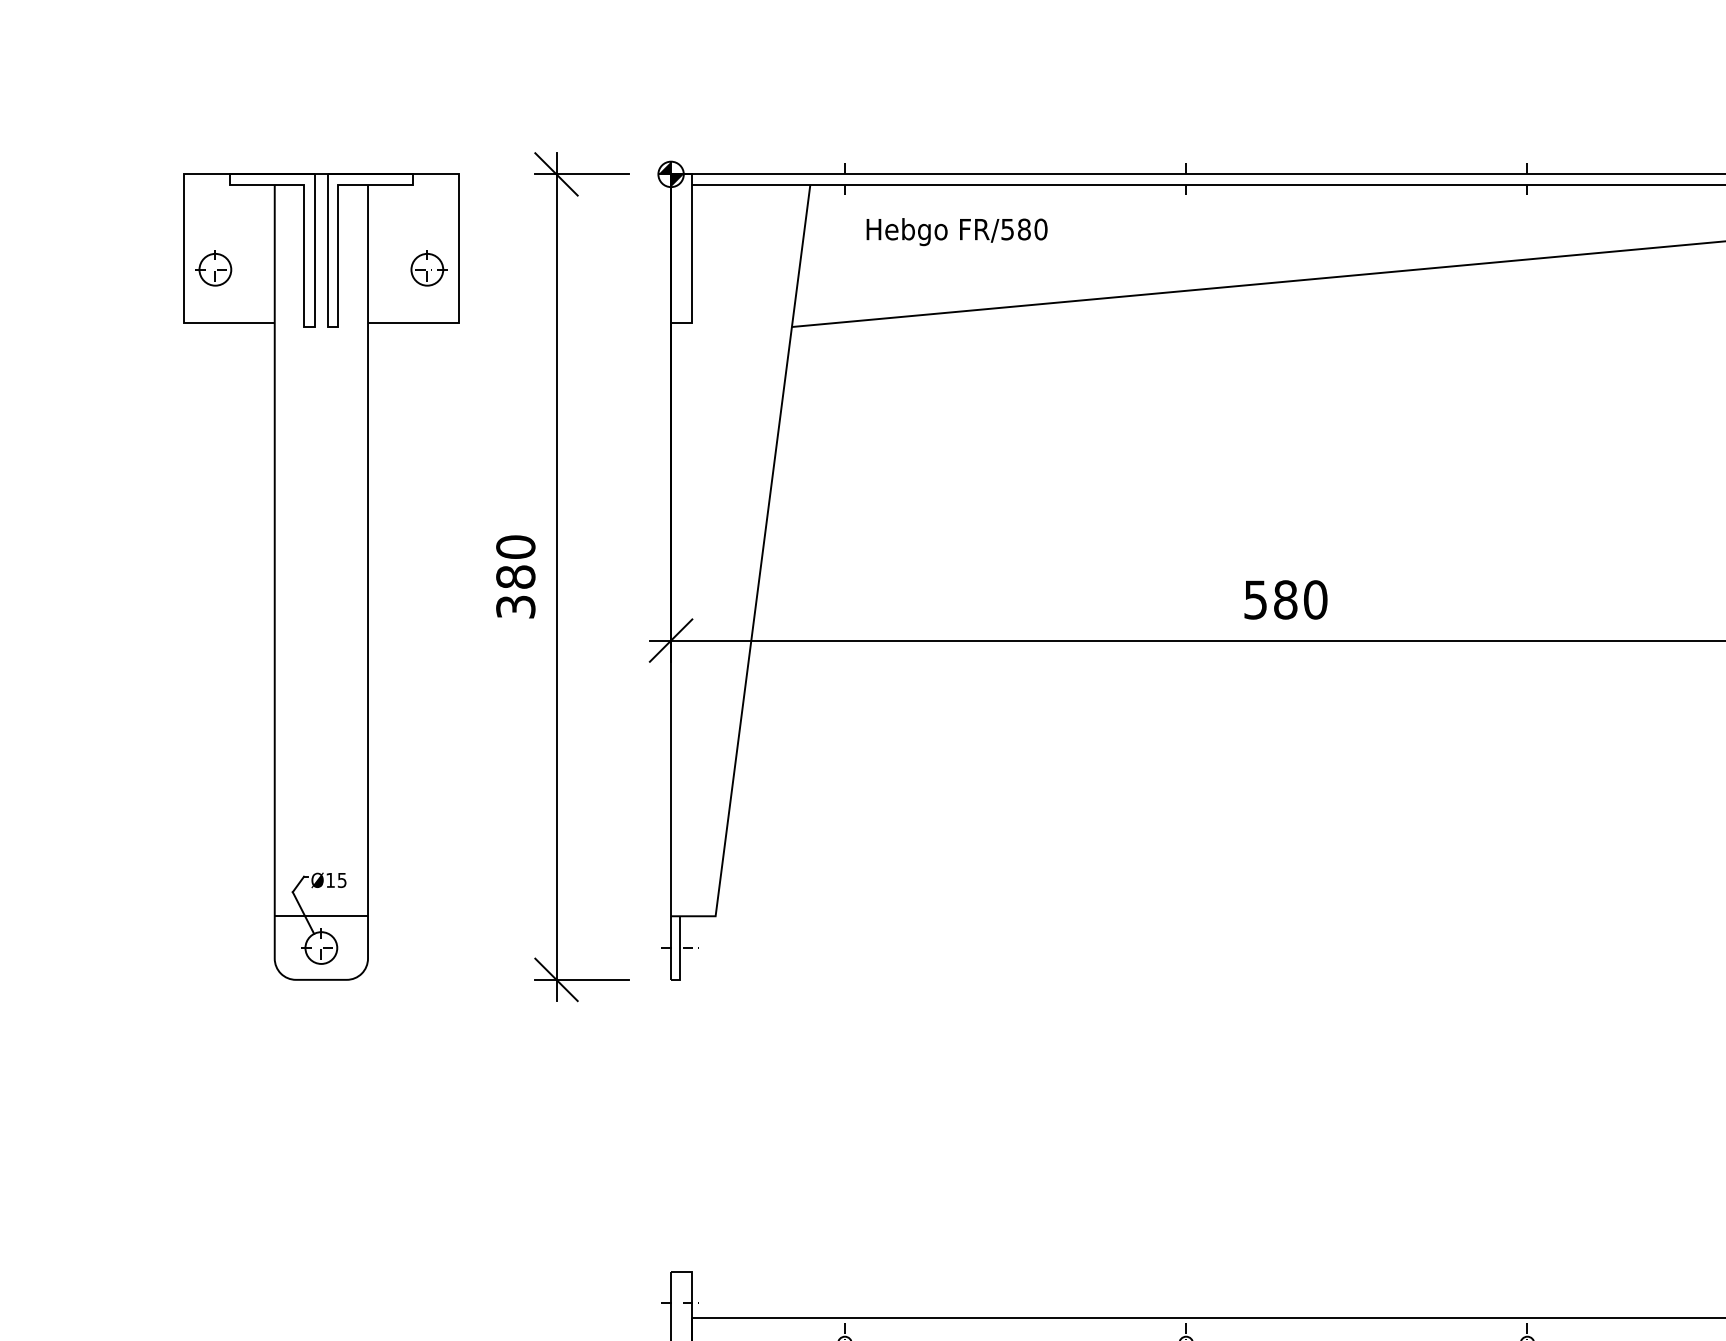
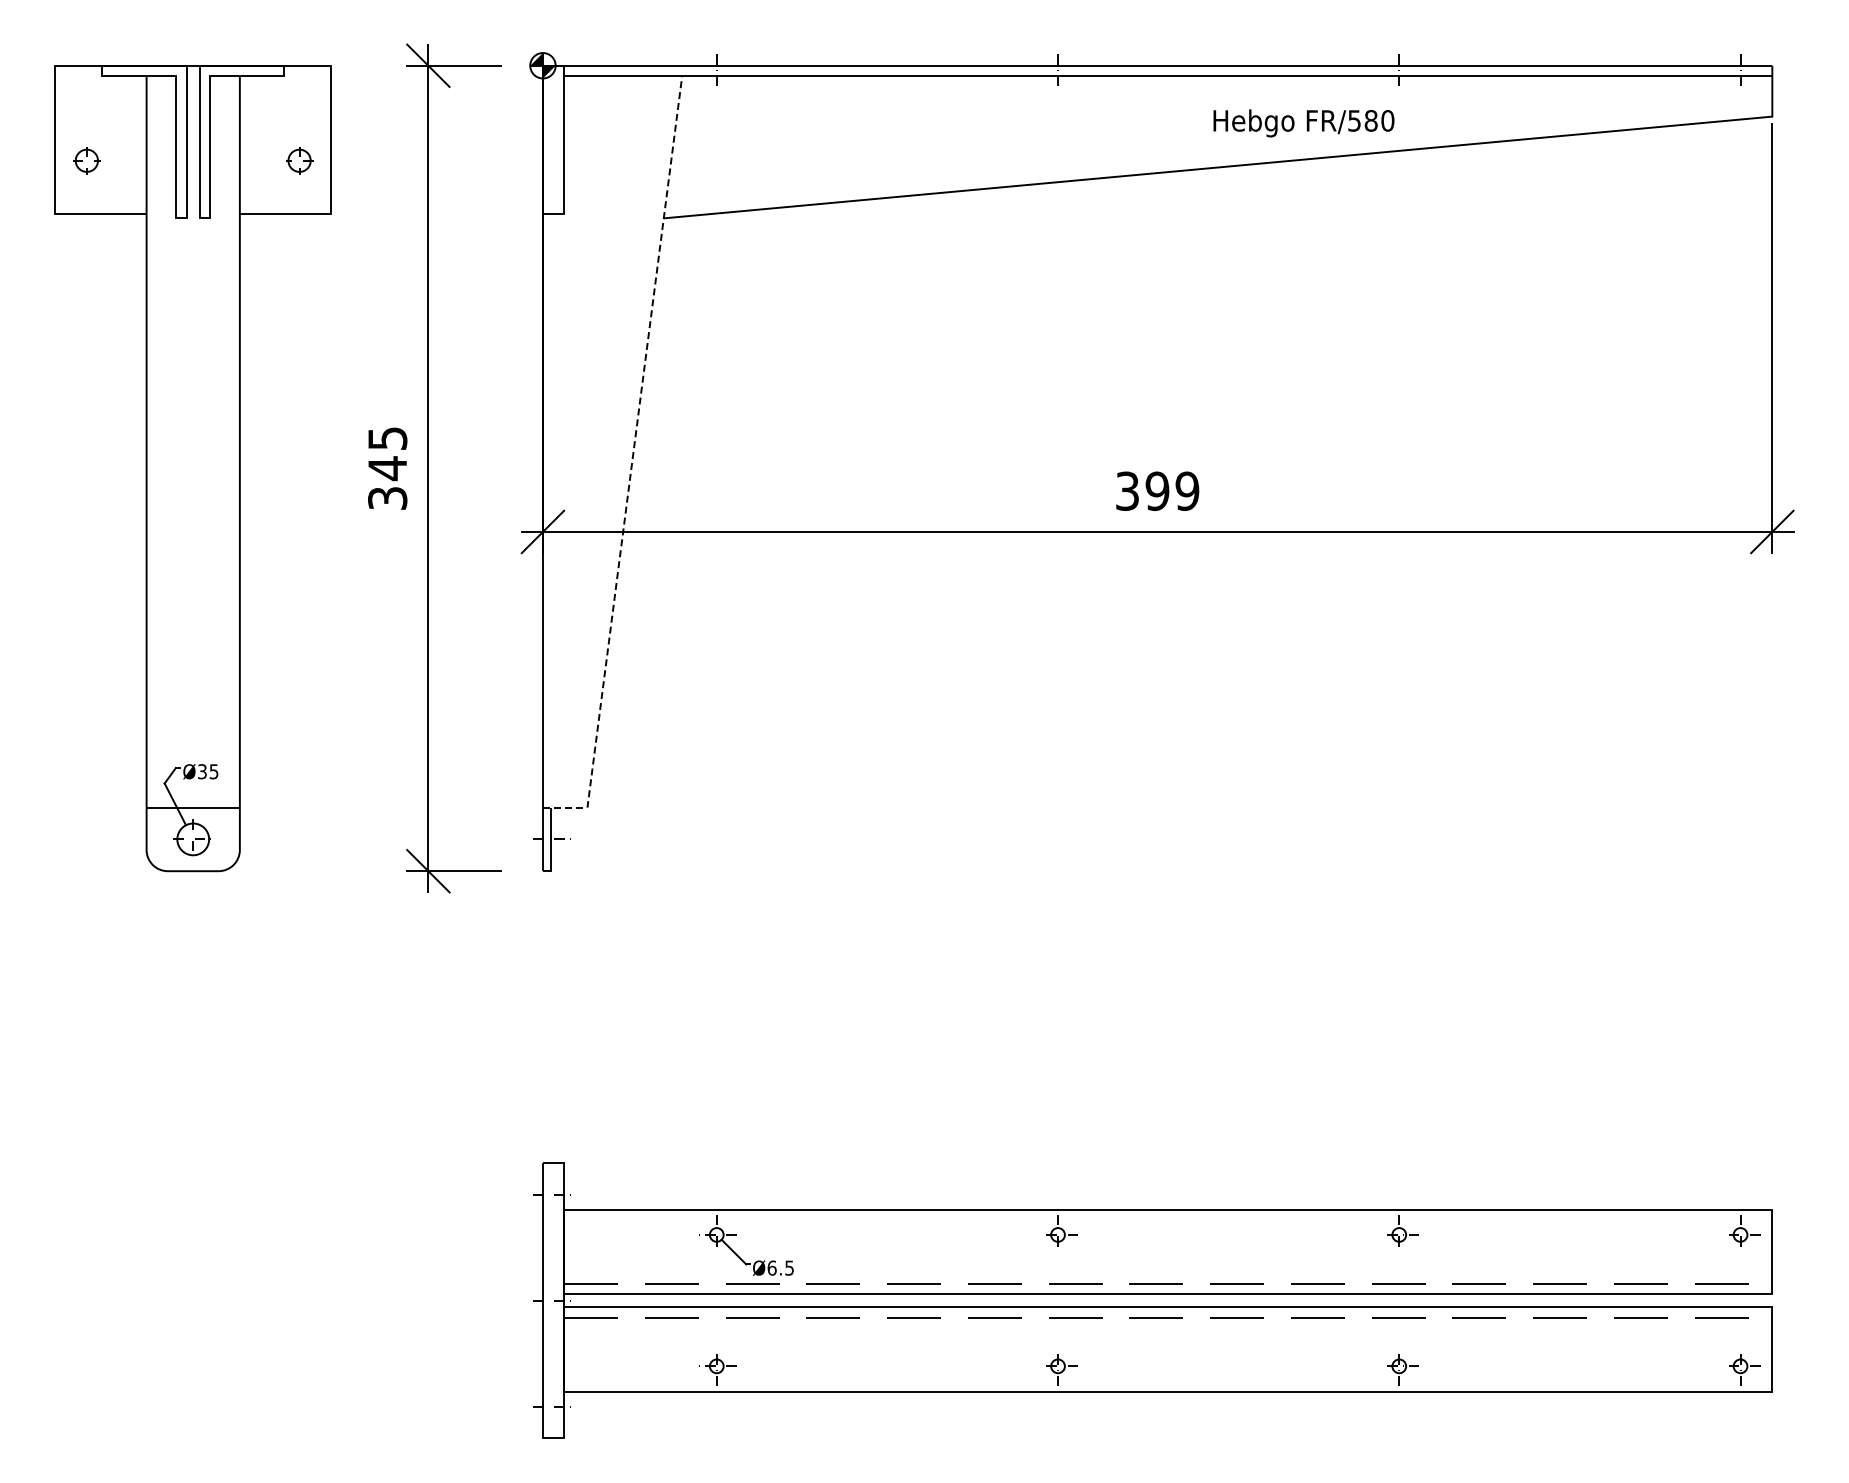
text: (956, 232) -> (1303, 123), moved
part: (213, 268) -> (85, 159), size x0.7
part: (428, 268) -> (300, 159), size x0.7
text: (515, 562) -> (387, 453), 380 -> 345
line: (759, 573) -> (631, 464), solid -> dashed
text: (1285, 599) -> (1157, 490), 580 -> 399
text: (330, 880) -> (202, 771), Ø15 -> Ø35

